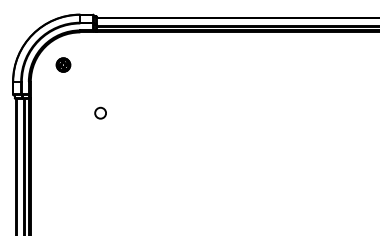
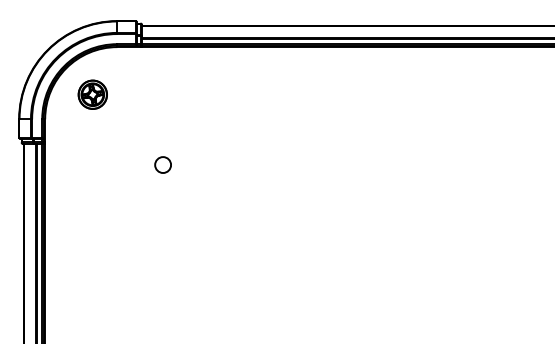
part: (63, 64) -> (92, 93), size x1.43
circle: (100, 112) -> (162, 163), moved

